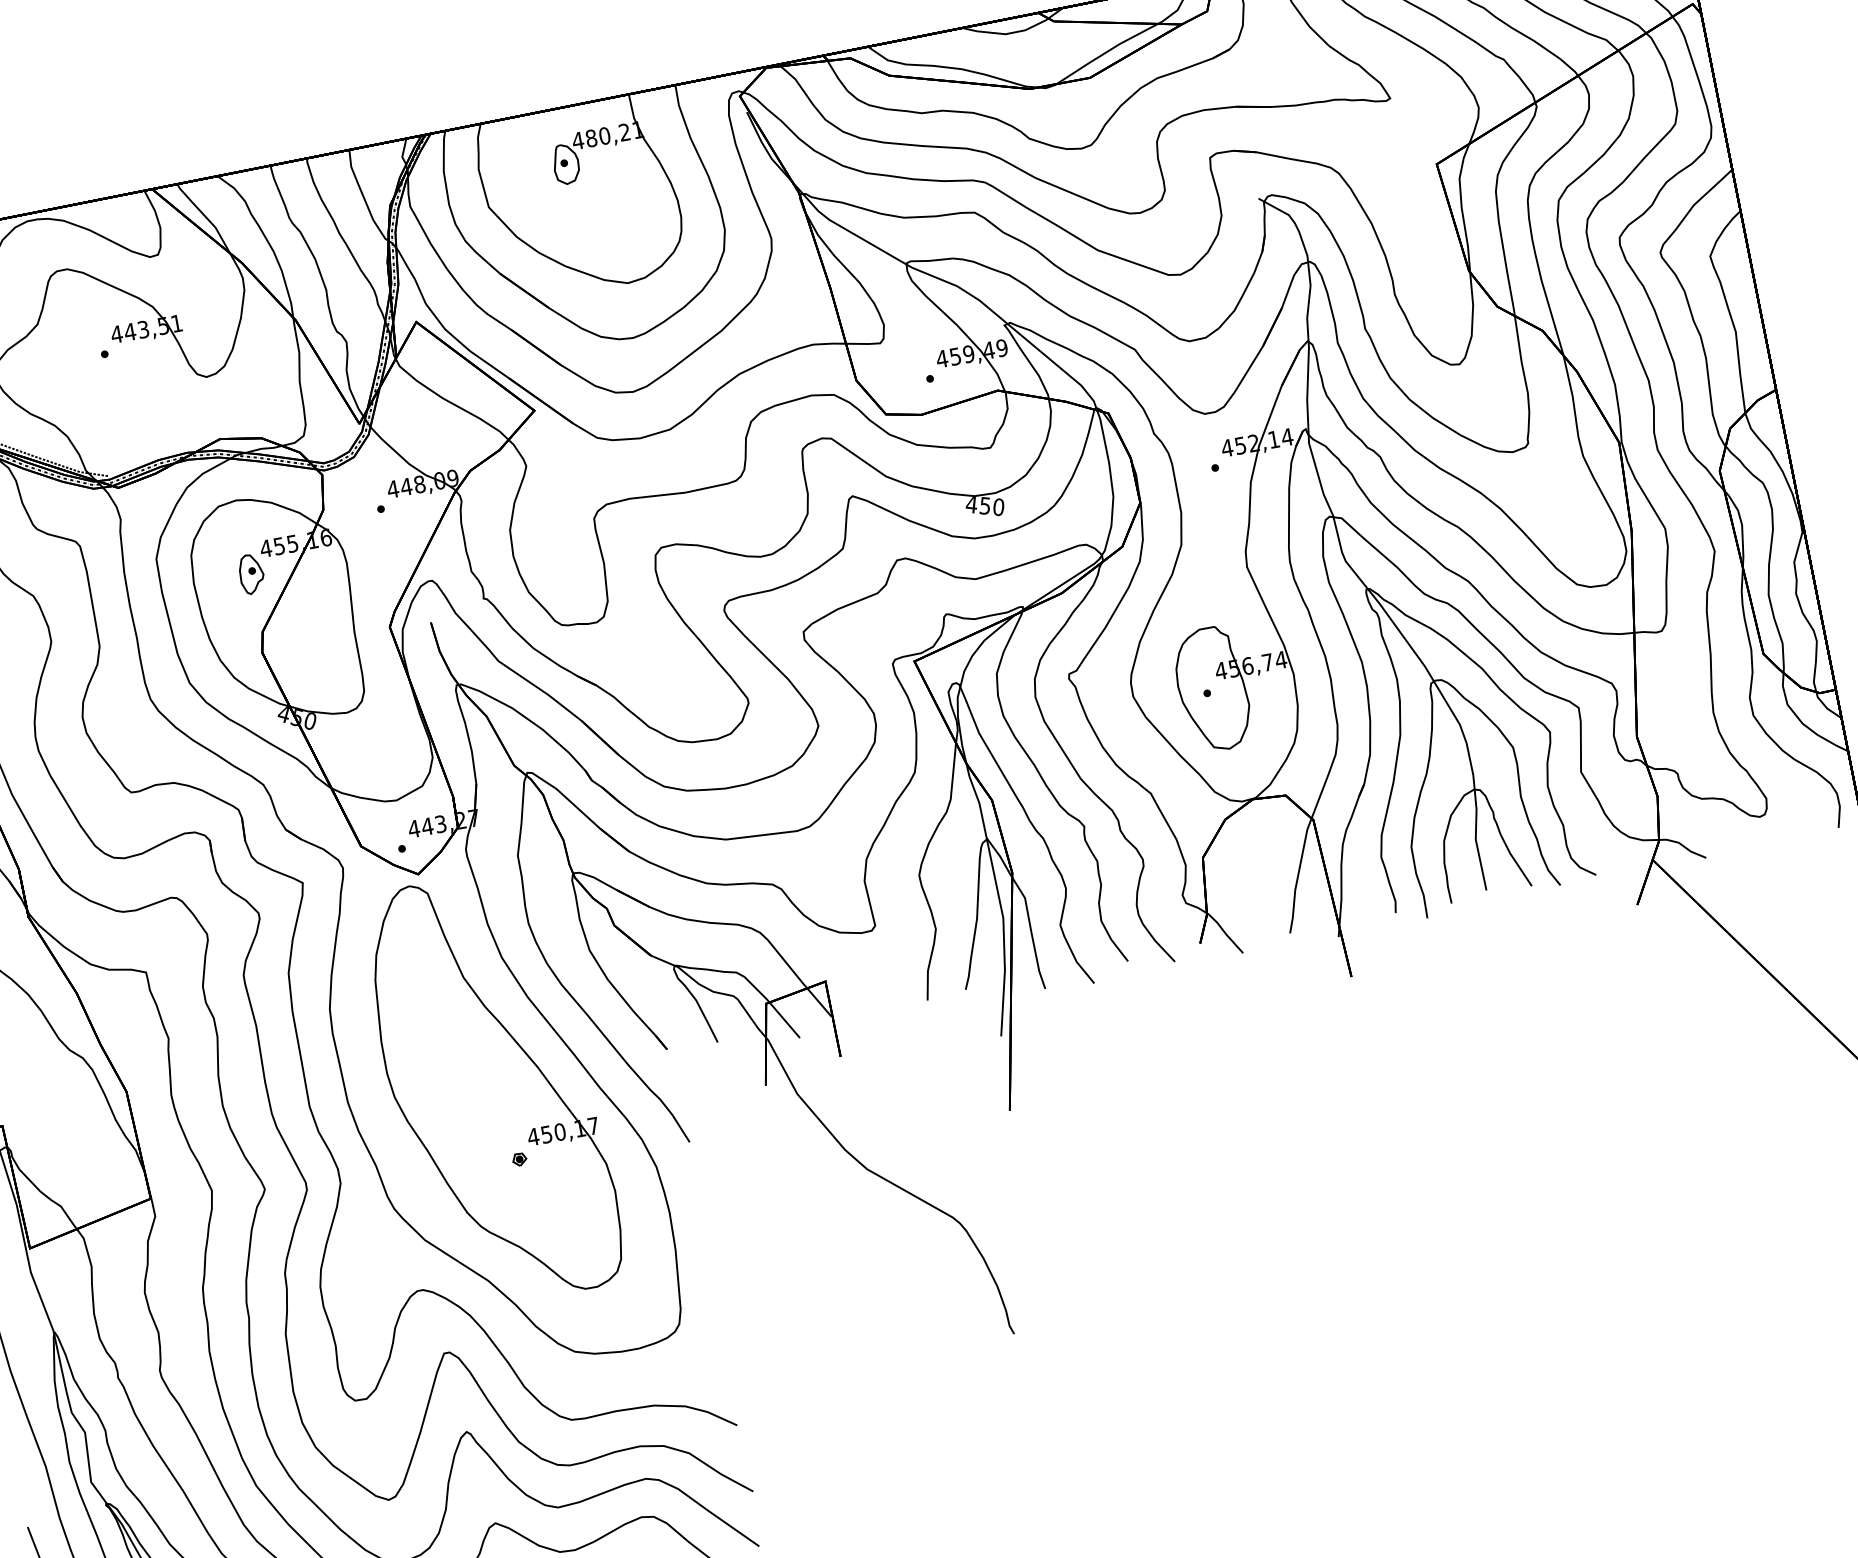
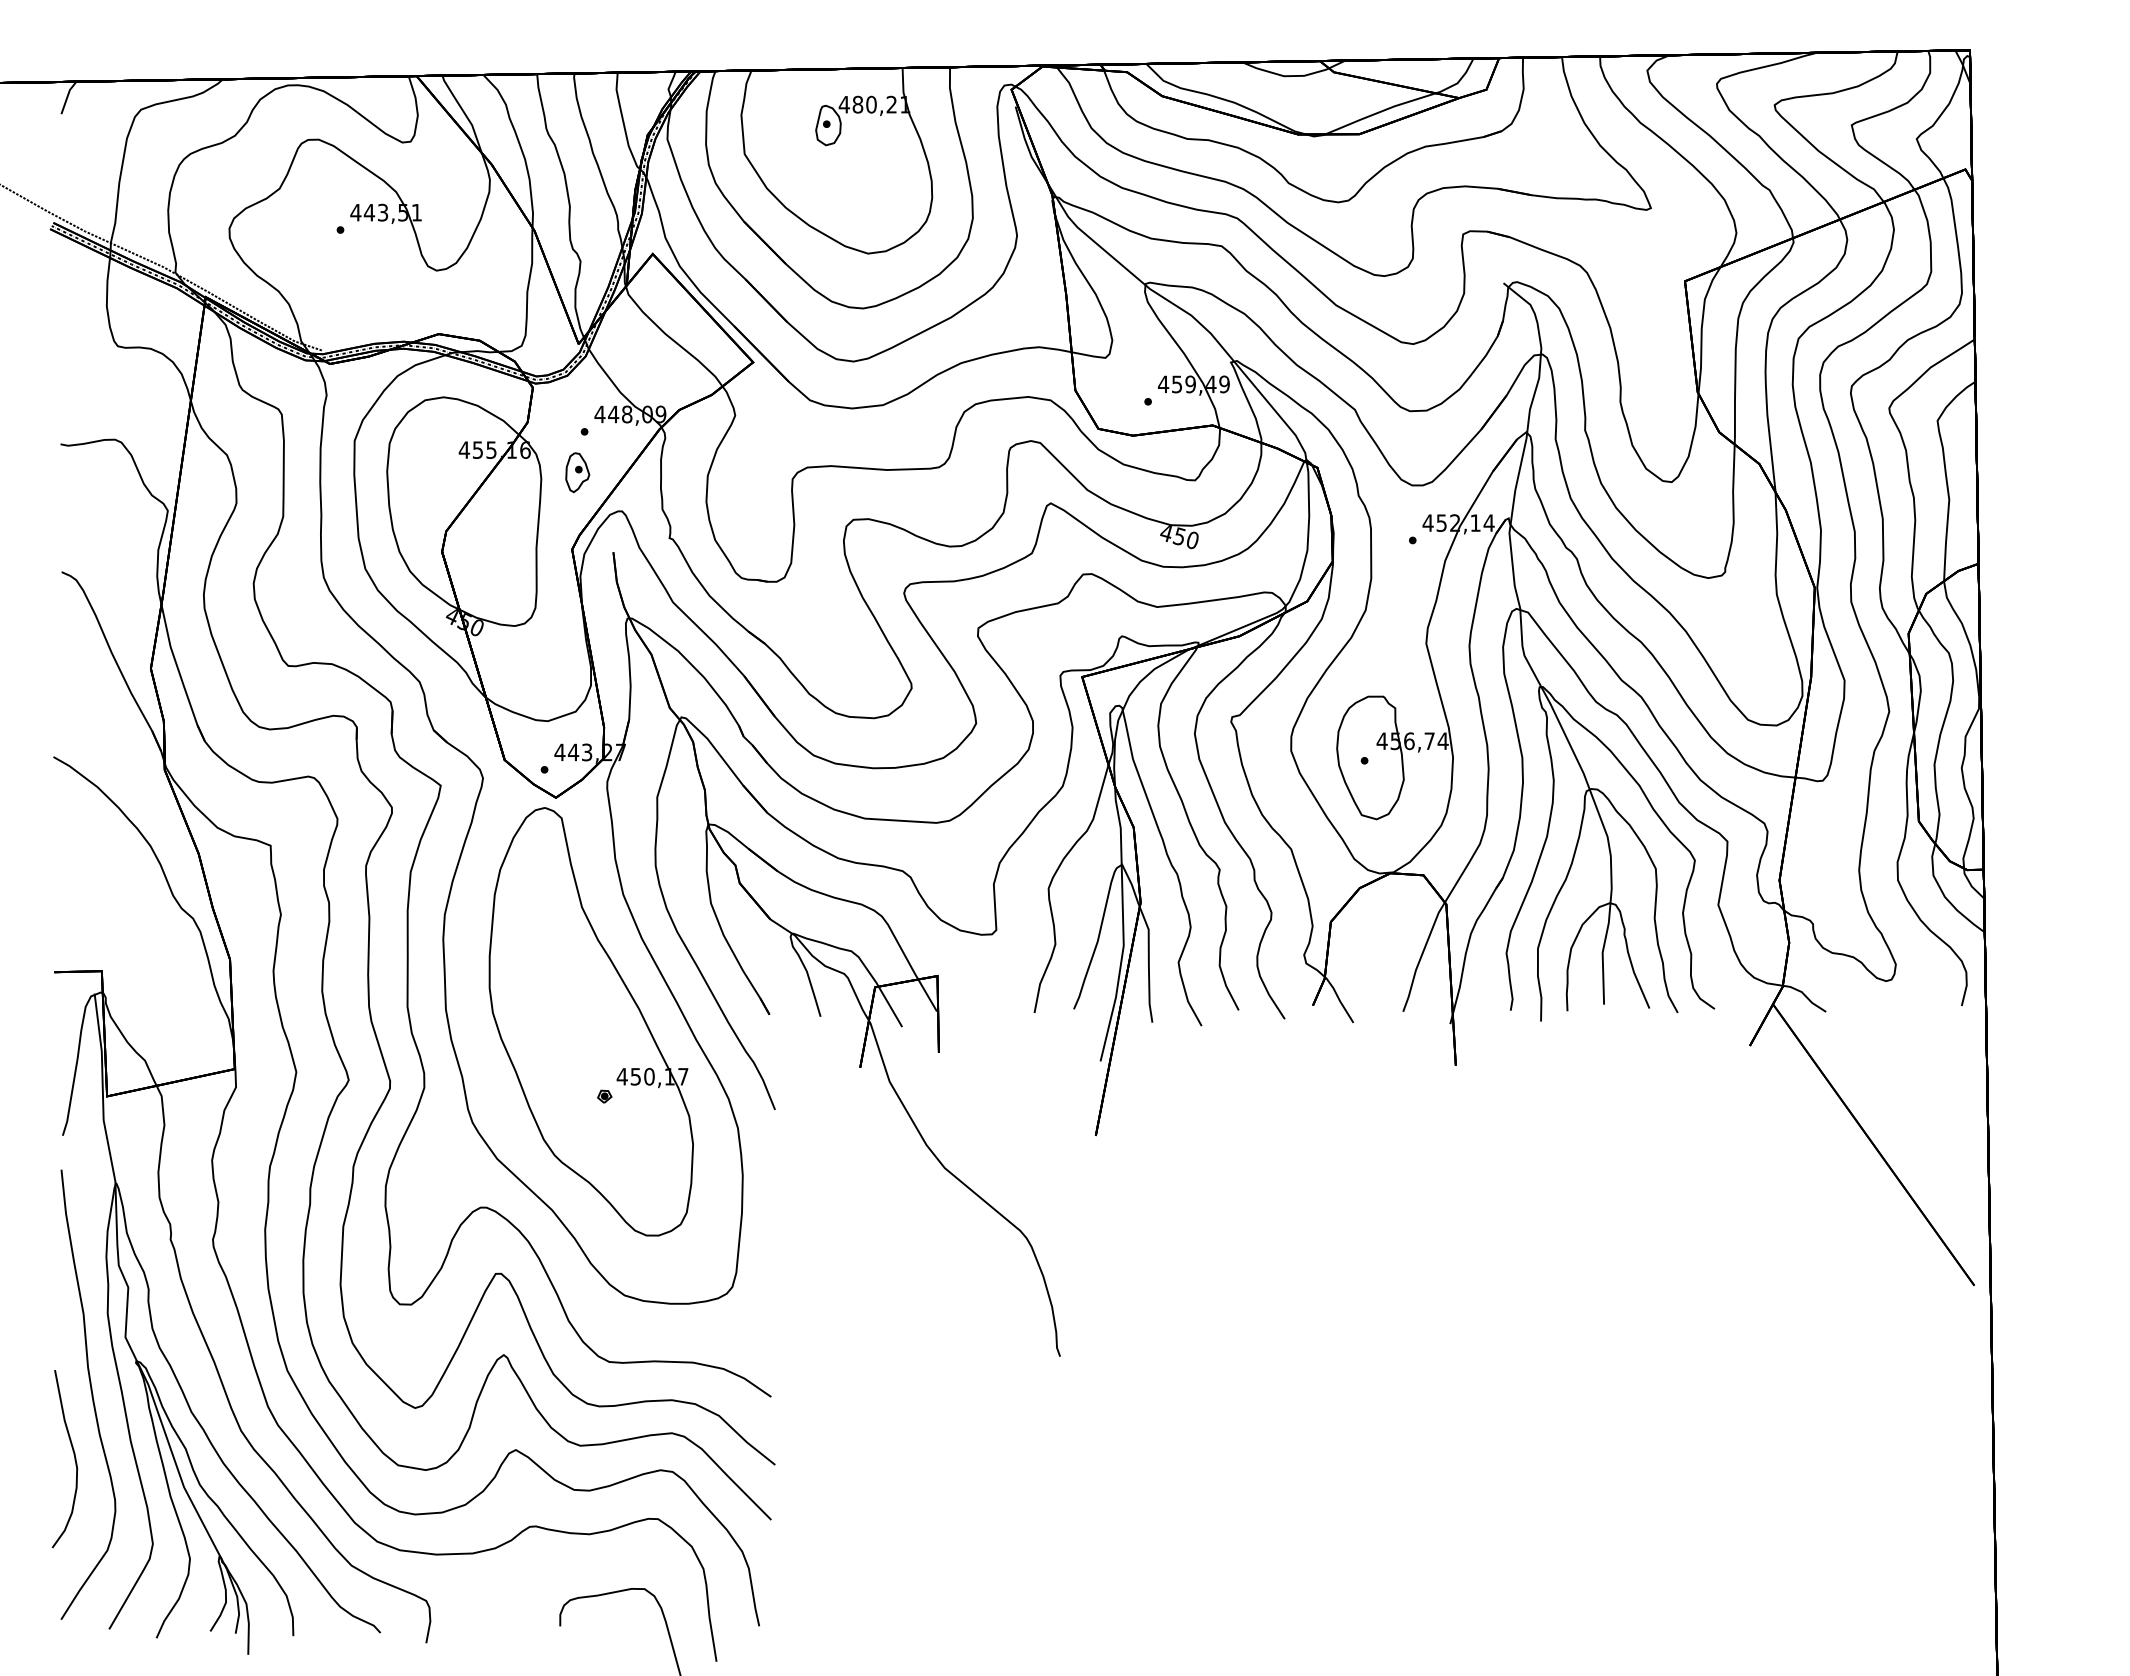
part: (251, 574) -> (577, 472), moved

